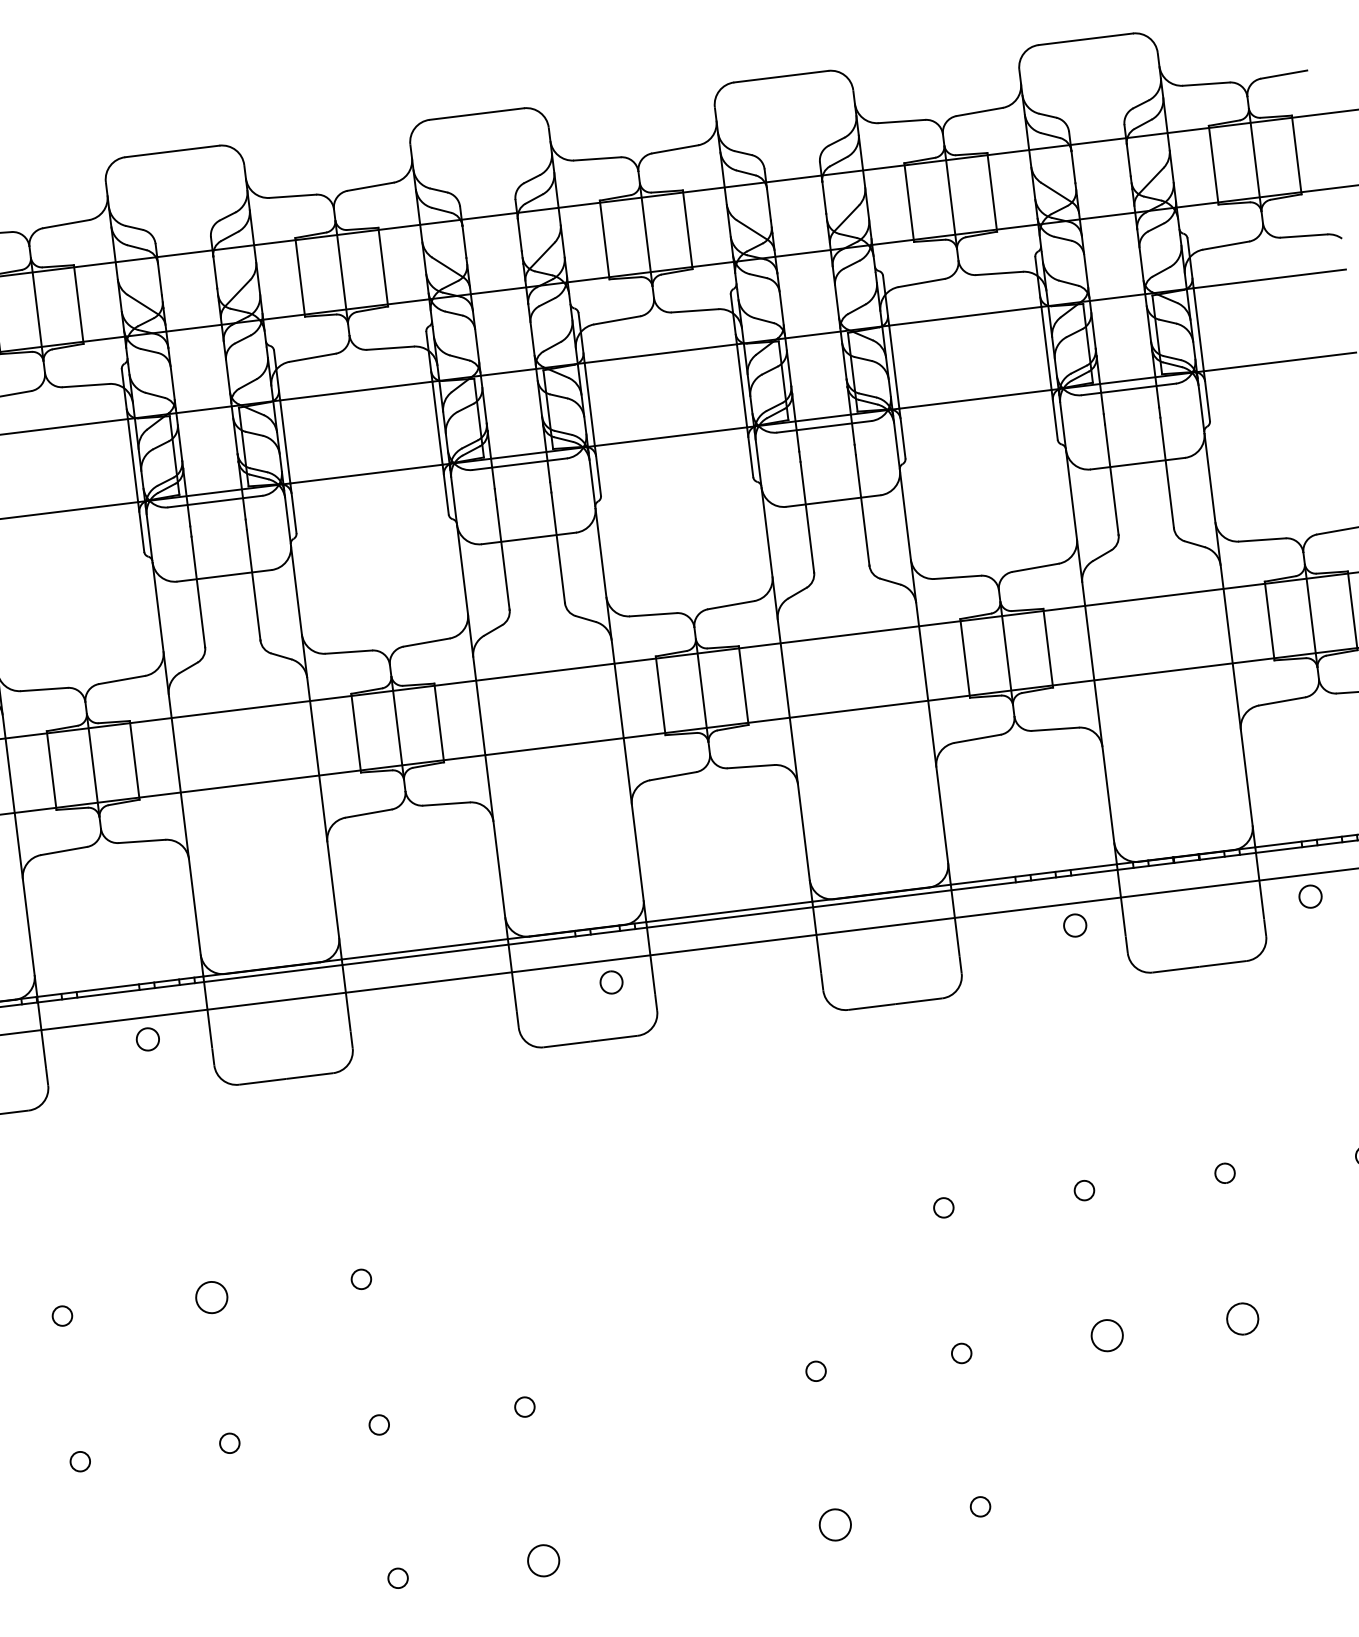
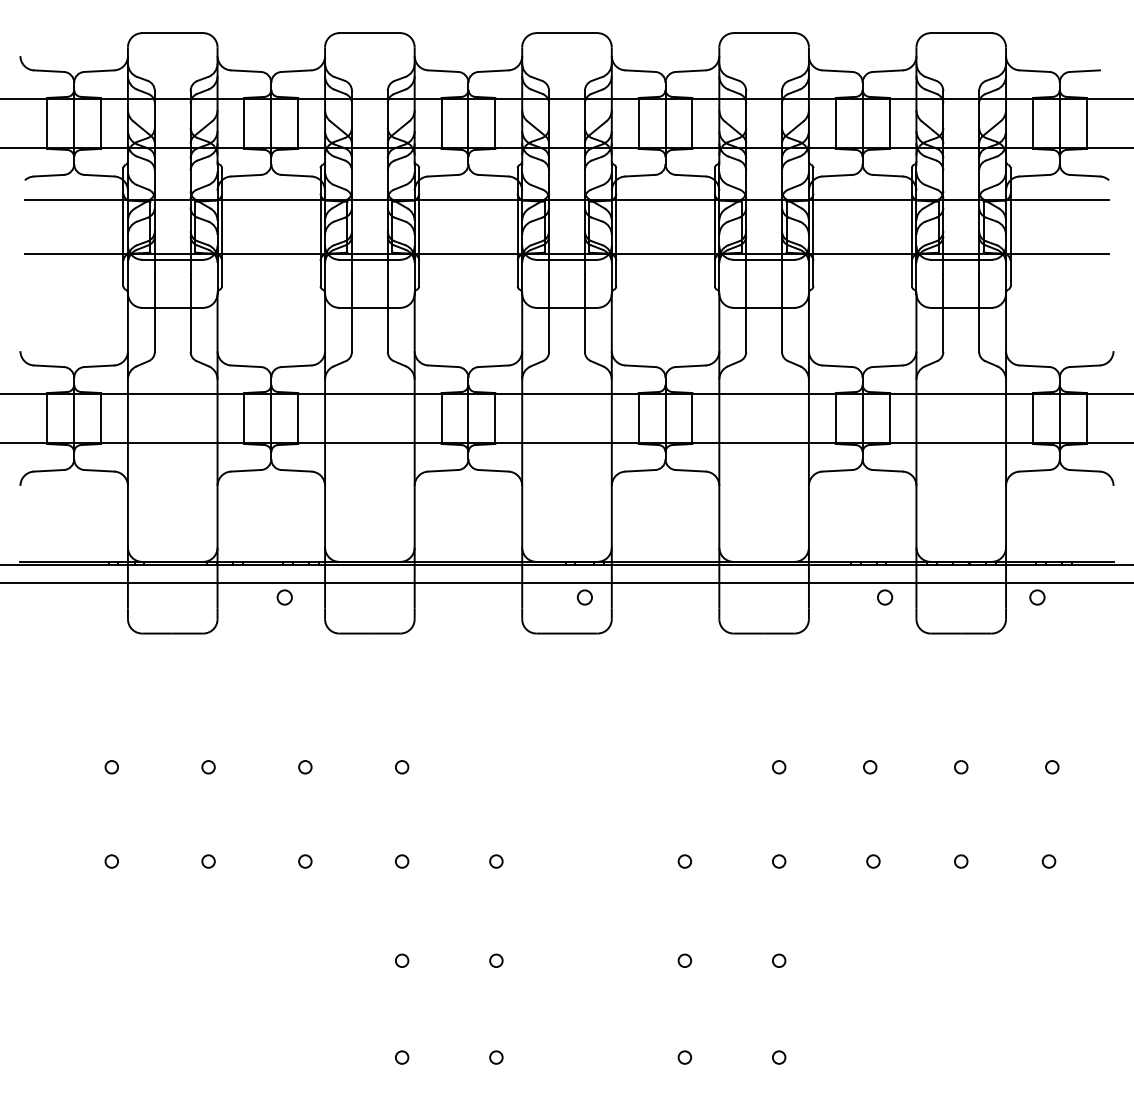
circle: (212, 1298) -> (305, 767), size x0.62
part: (1243, 1318) -> (961, 861), size x0.62
circle: (1107, 1335) -> (873, 861), size x0.62
circle: (834, 1524) -> (684, 960), size x0.62
circle: (543, 1559) -> (496, 960), size x0.62

